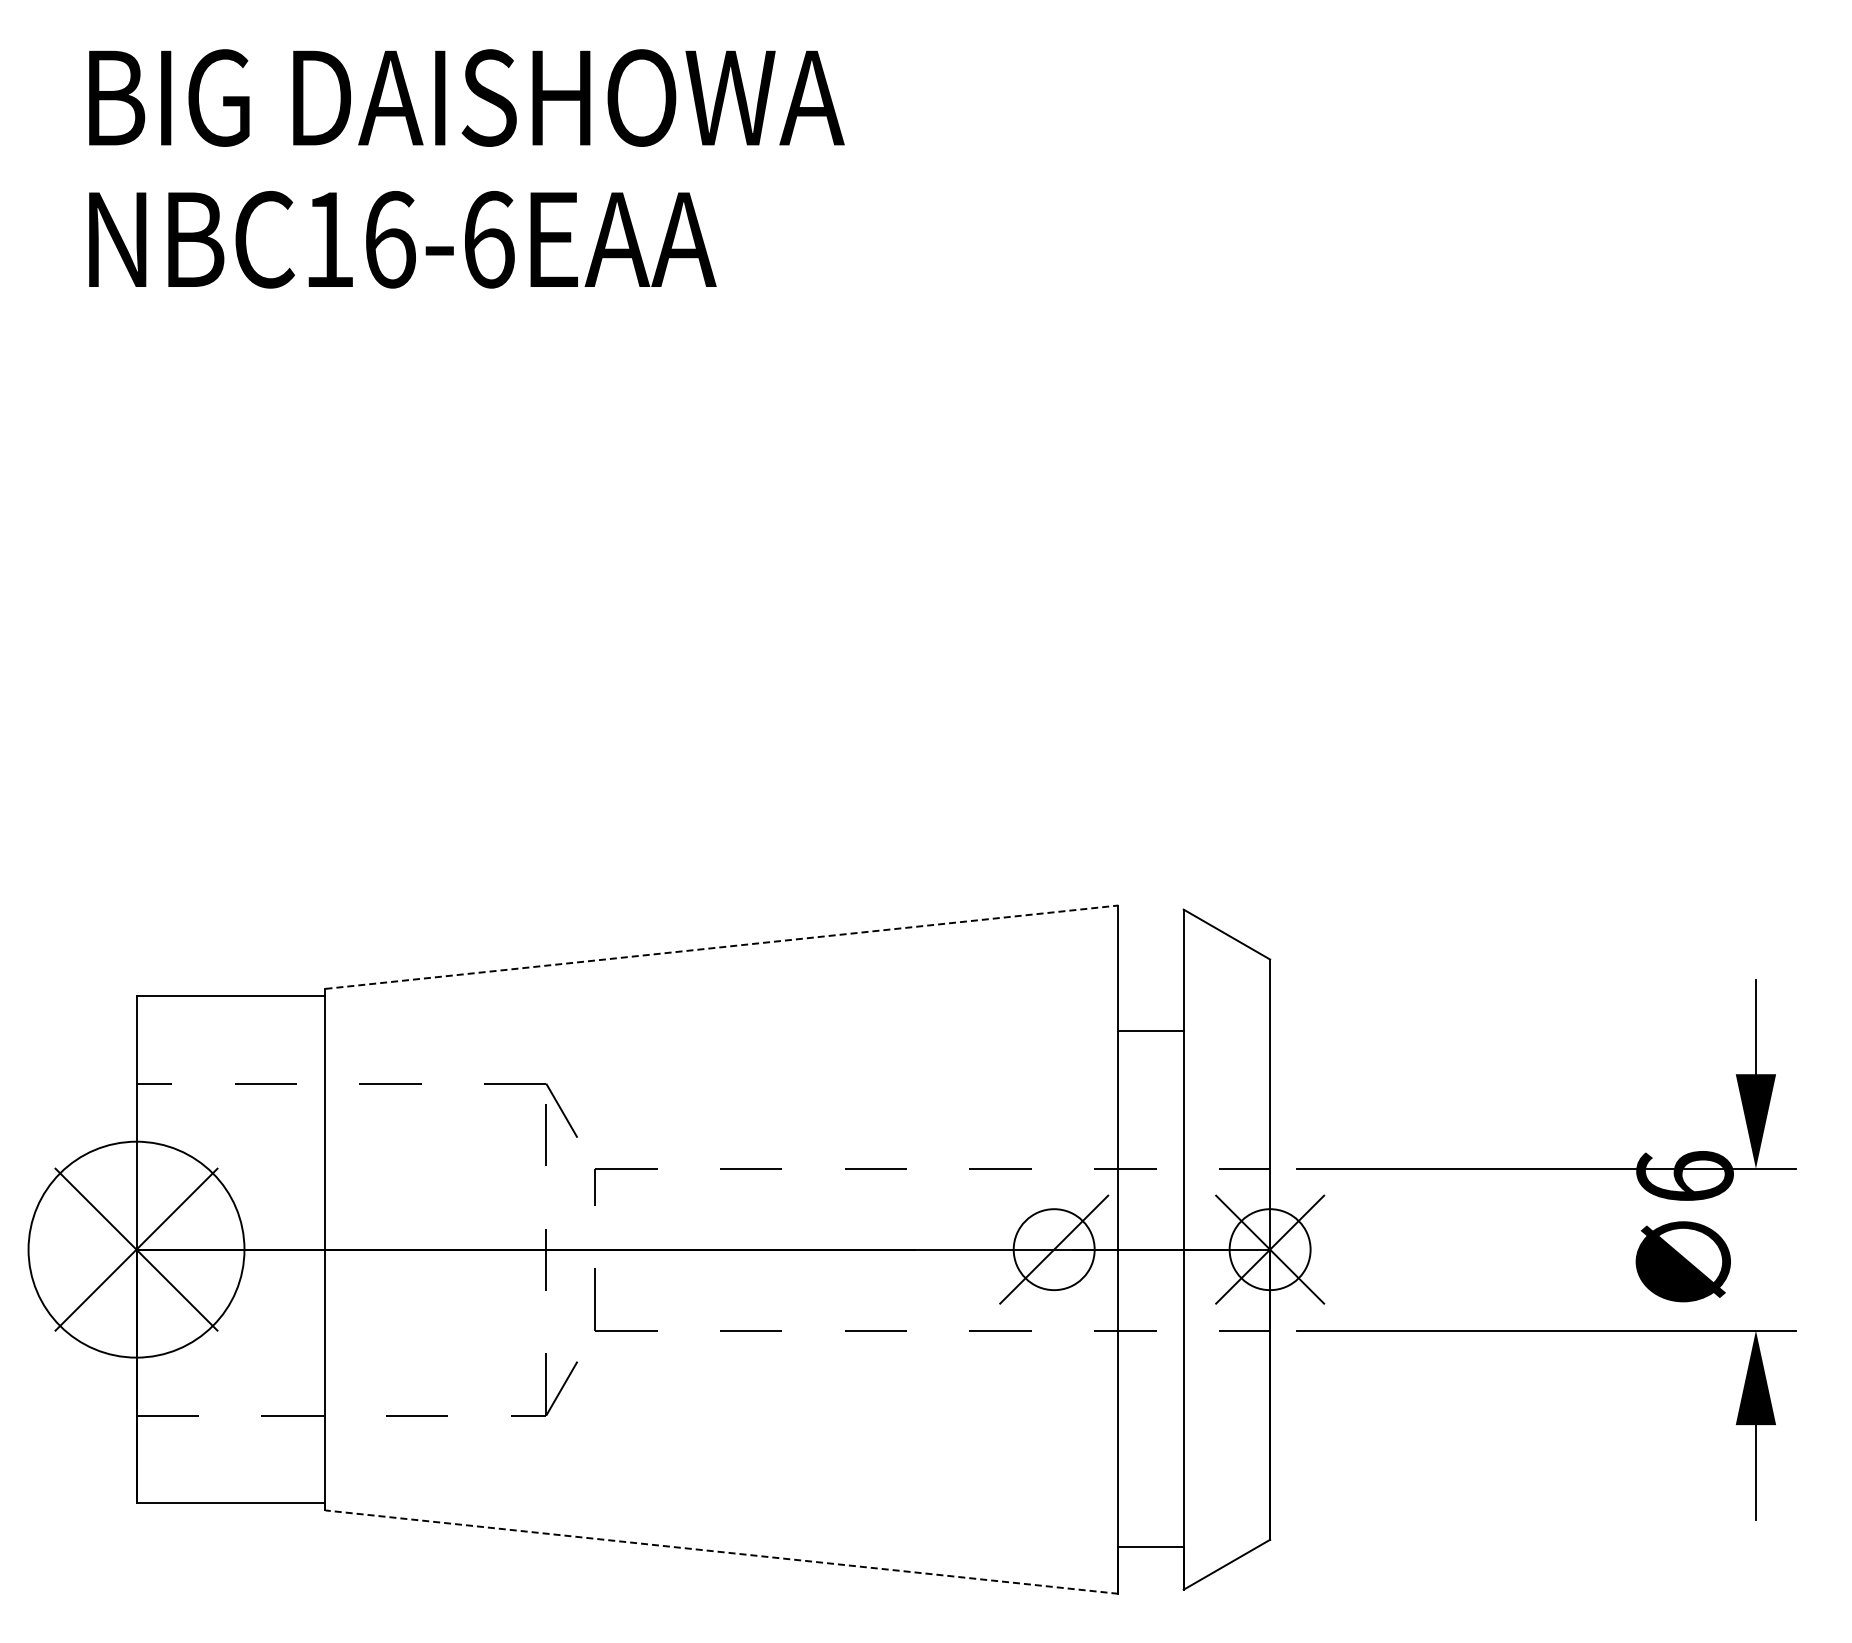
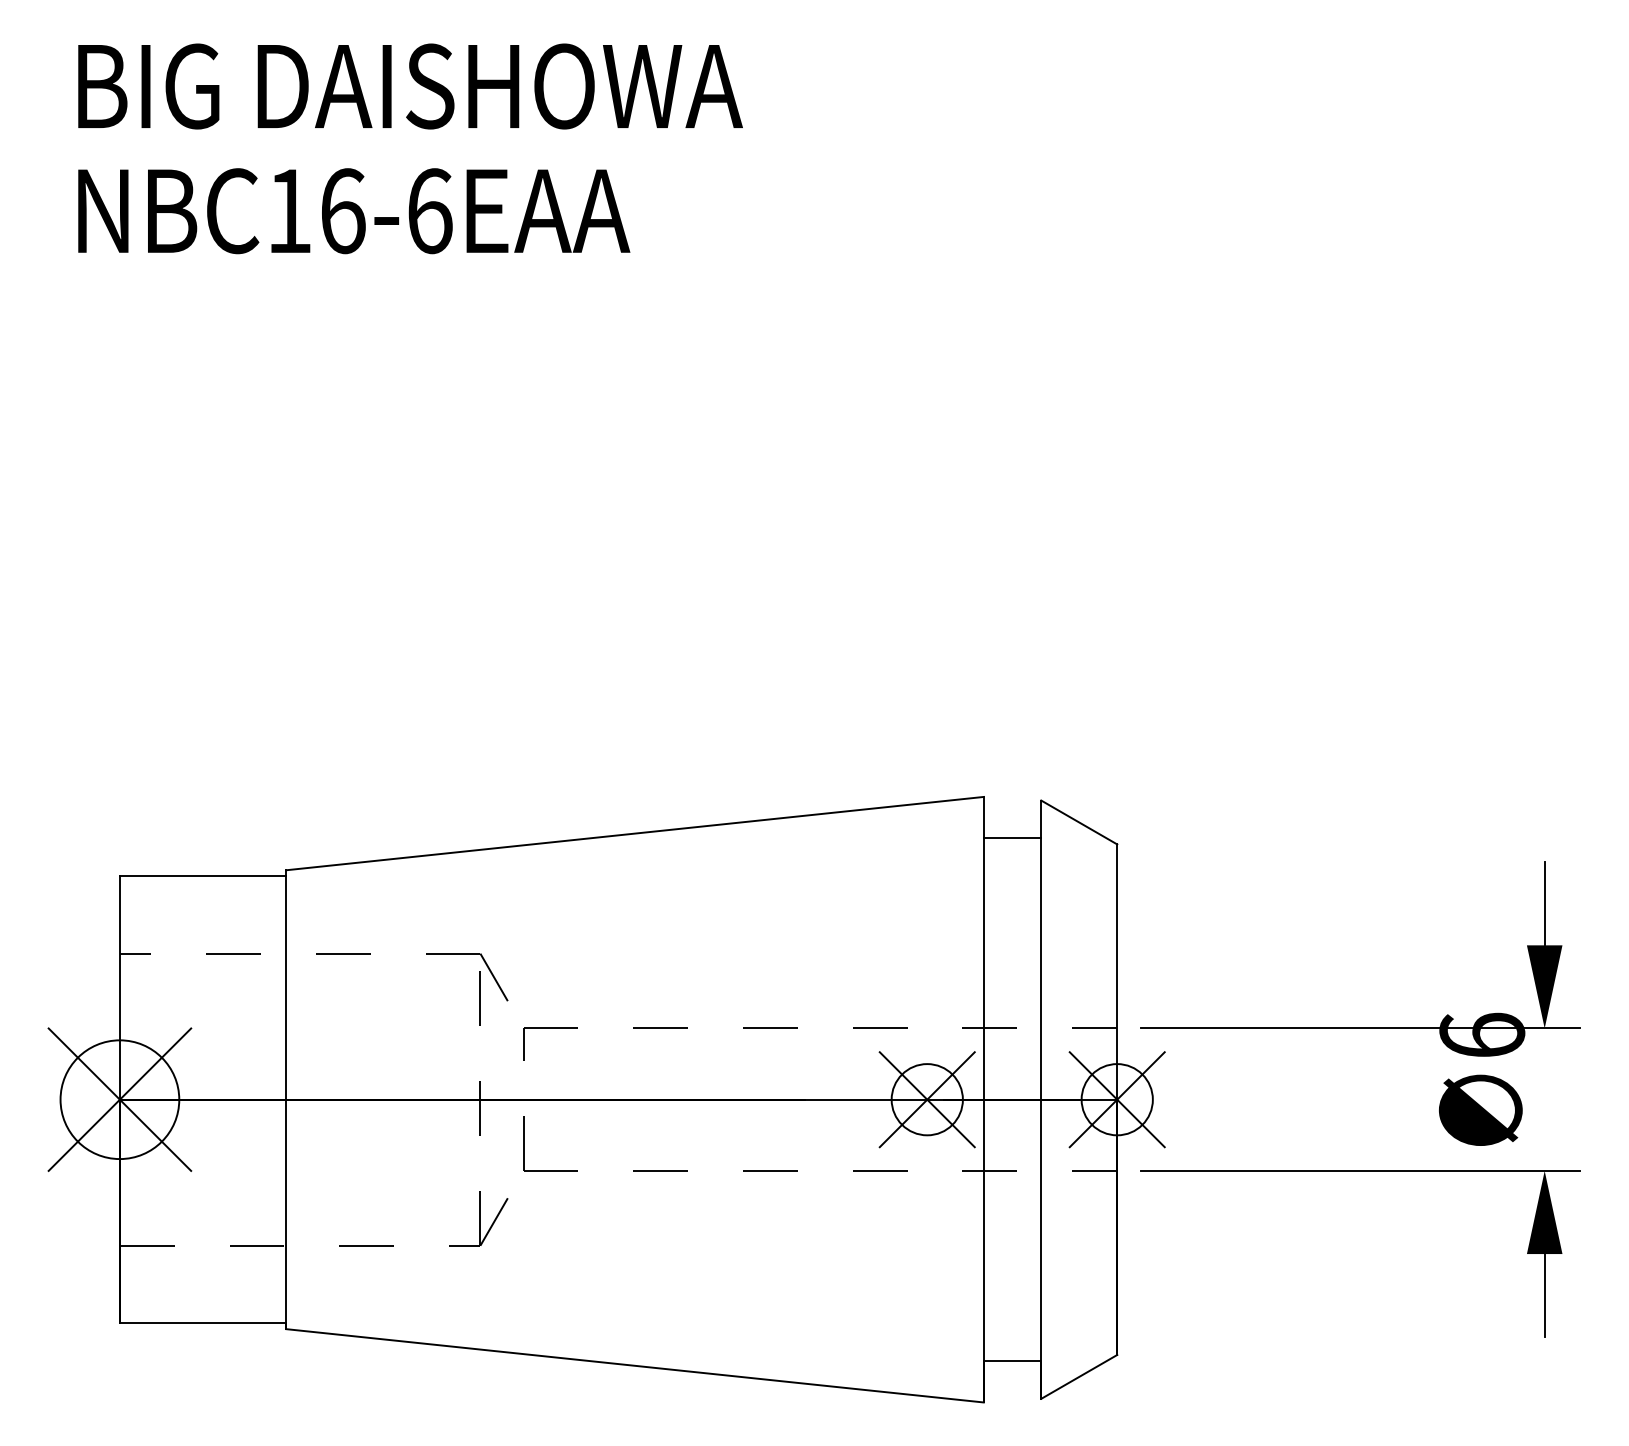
line: (721, 947) -> (634, 833), dashed -> solid
line: (1150, 1030) -> (1012, 838), moved
circle: (136, 1249) -> (119, 1099), size x0.62
line: (1054, 1249) -> (927, 1099), added
line: (721, 1552) -> (634, 1366), dashed -> solid

